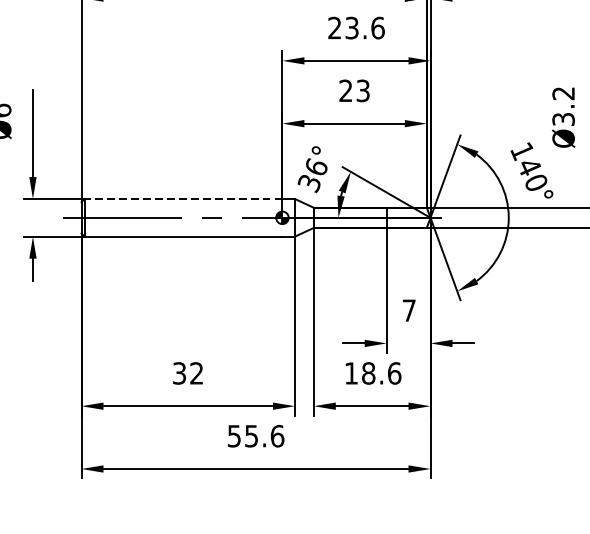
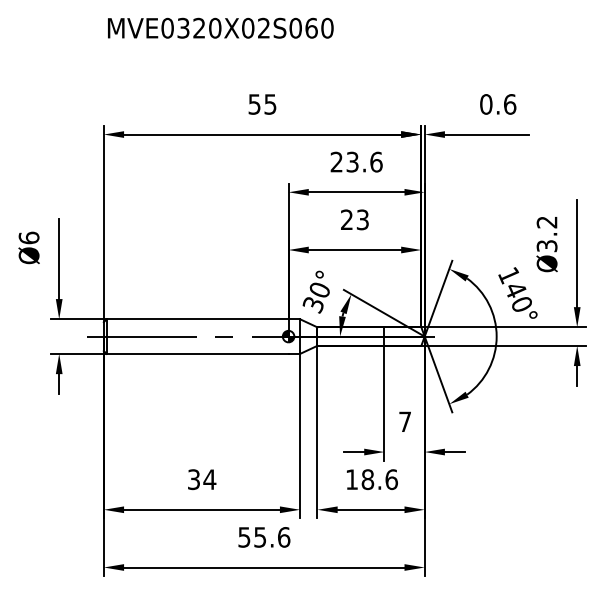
text: (316, 166) -> (319, 289), 36° -> 30°
line: (183, 199) -> (197, 319), dashed -> solid
text: (196, 373) -> (209, 479), 32 -> 34

